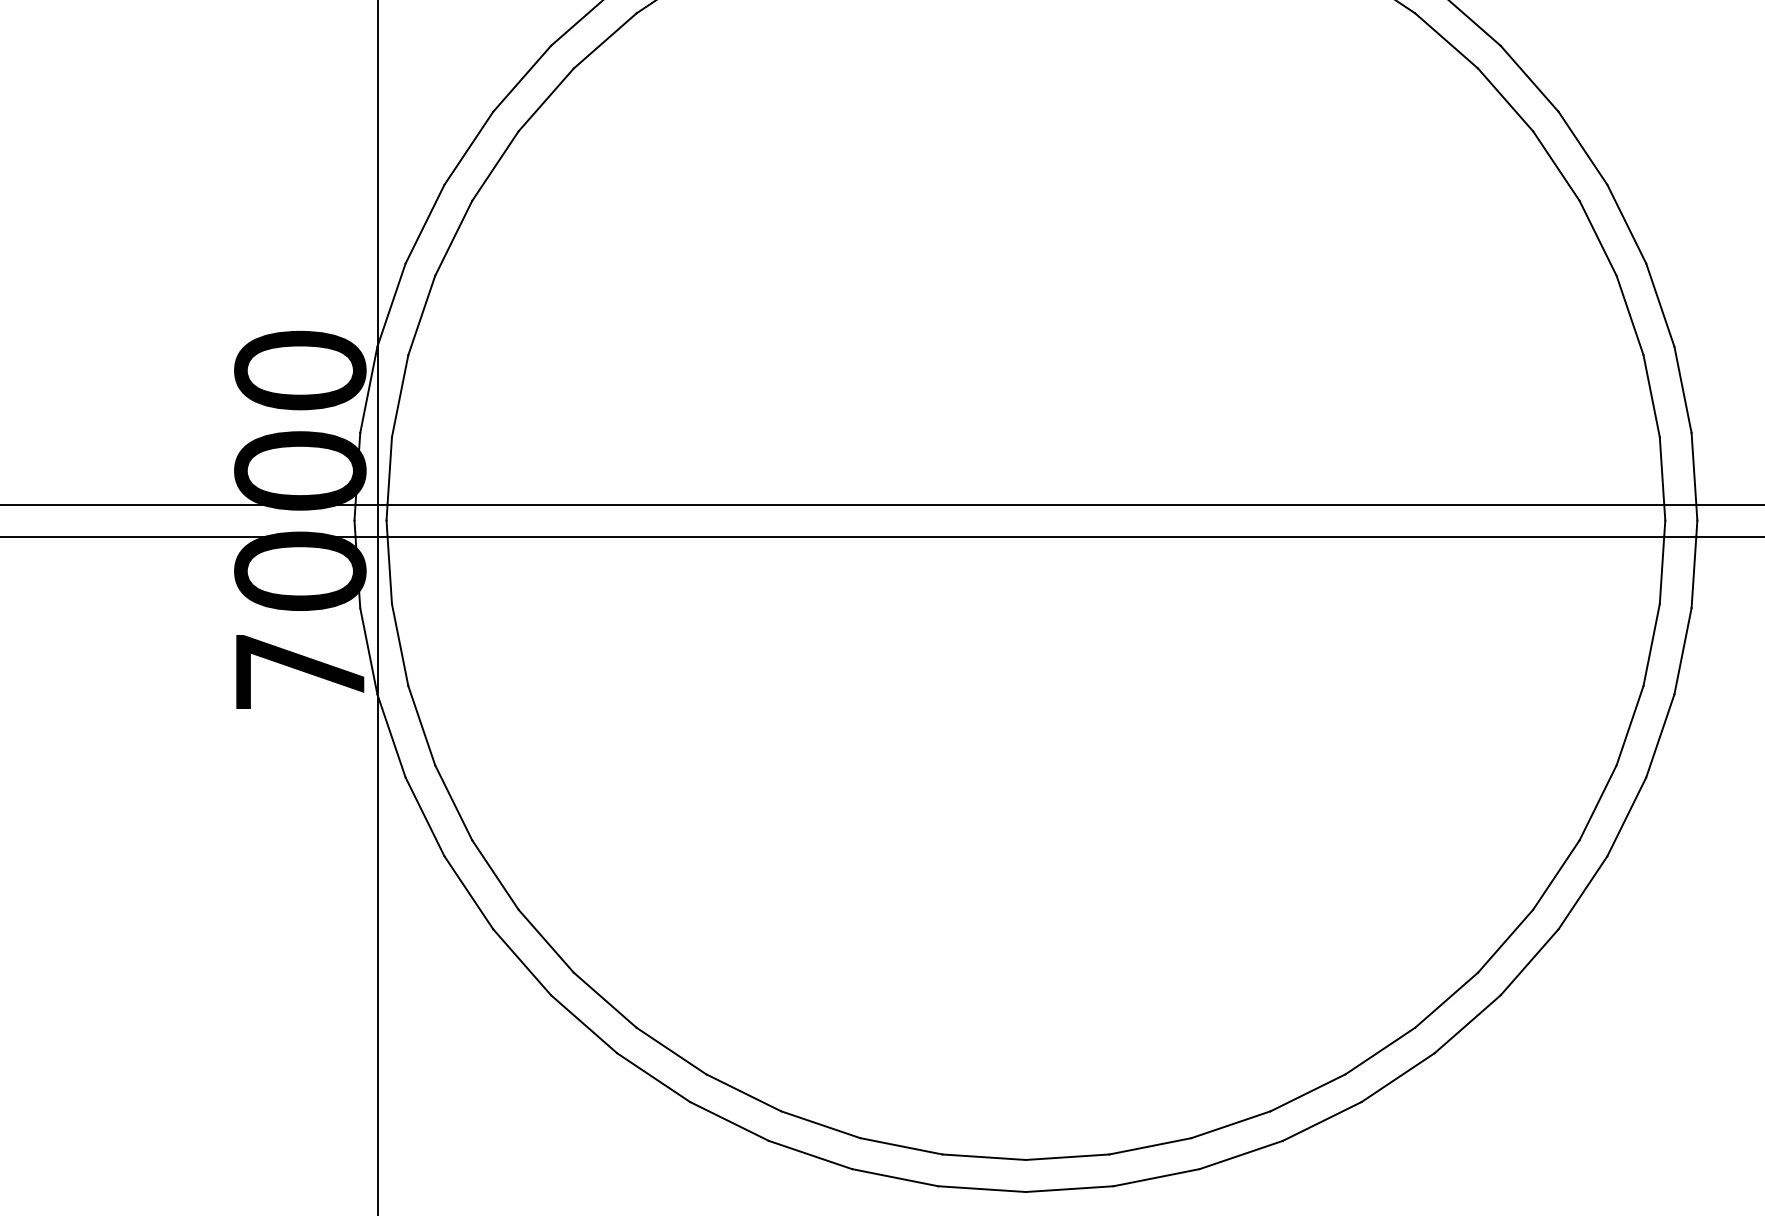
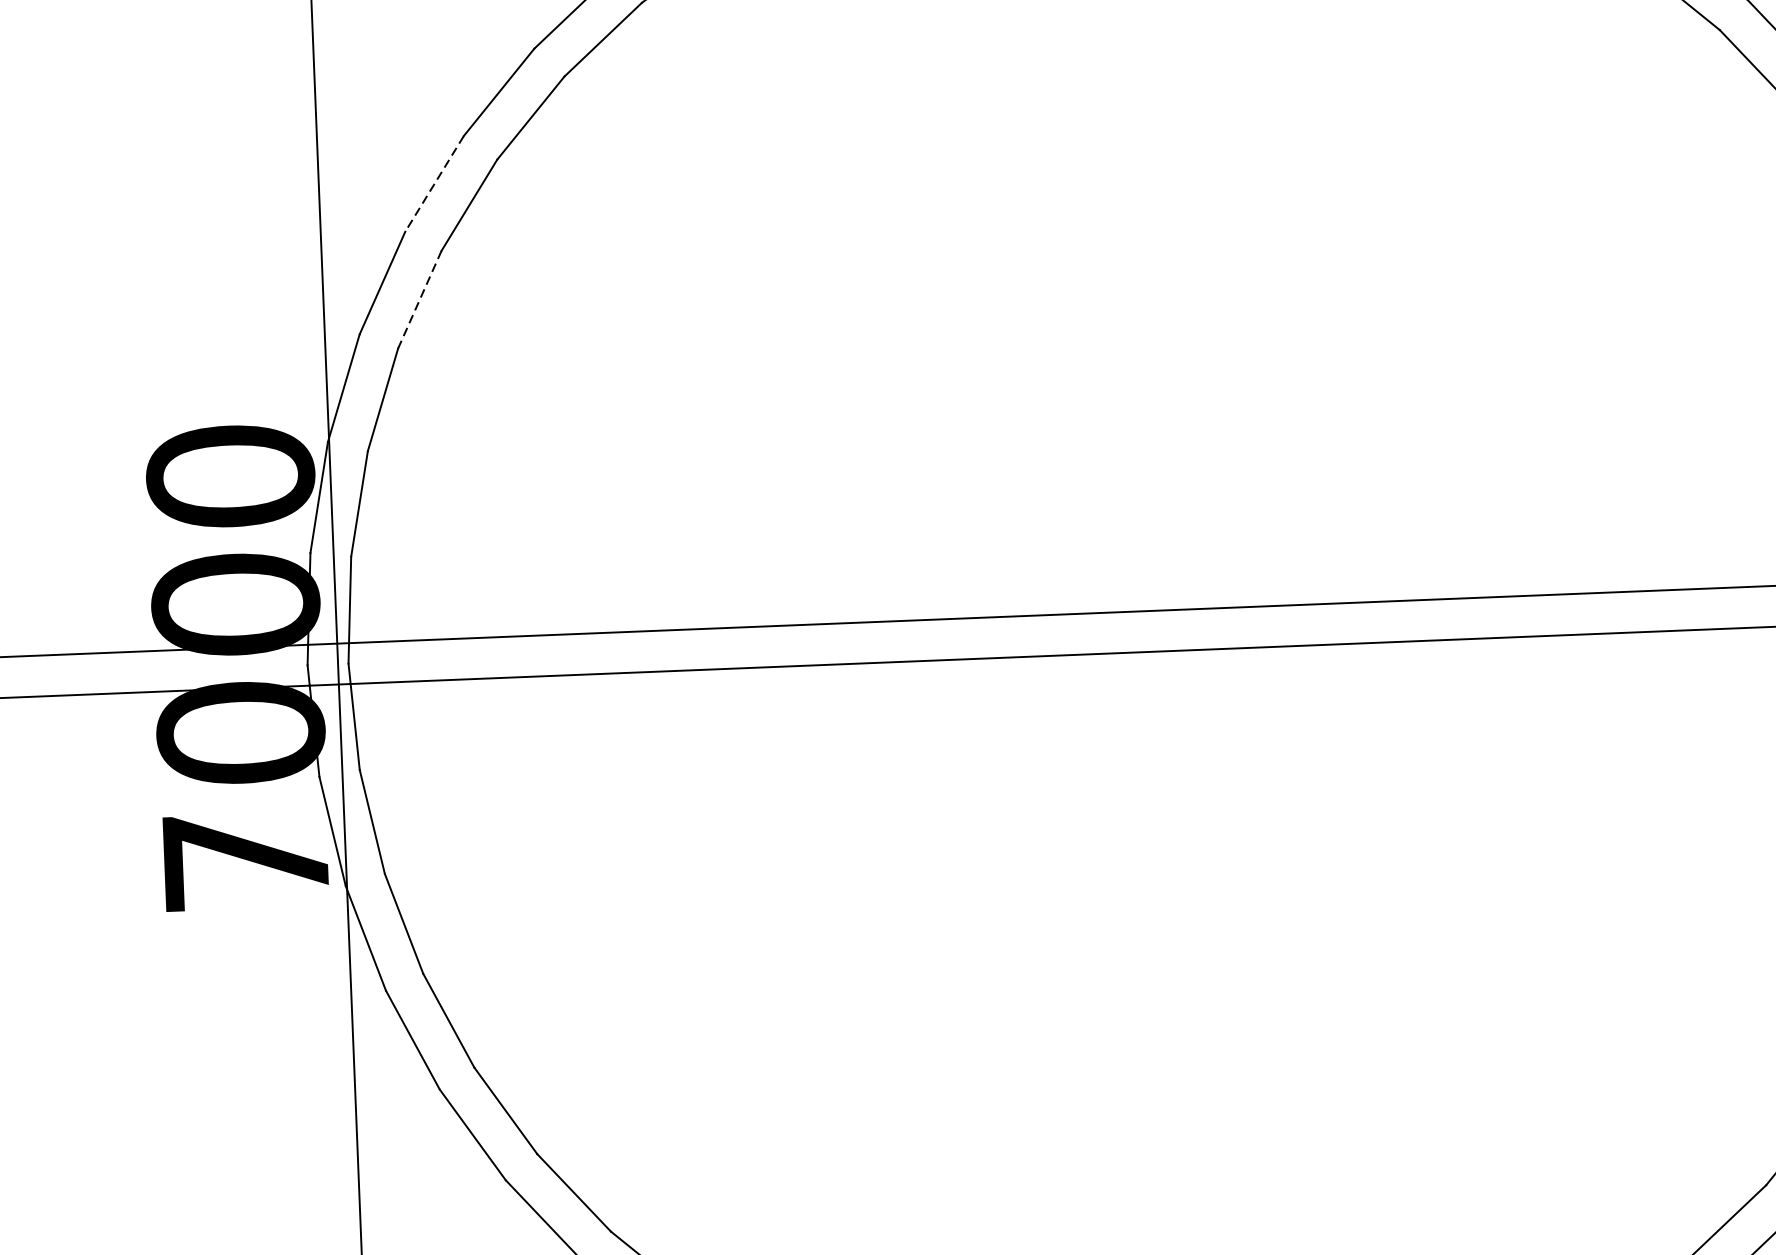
line: (468, 148) -> (434, 184), solid -> dashed
line: (453, 238) -> (419, 299), solid -> dashed

